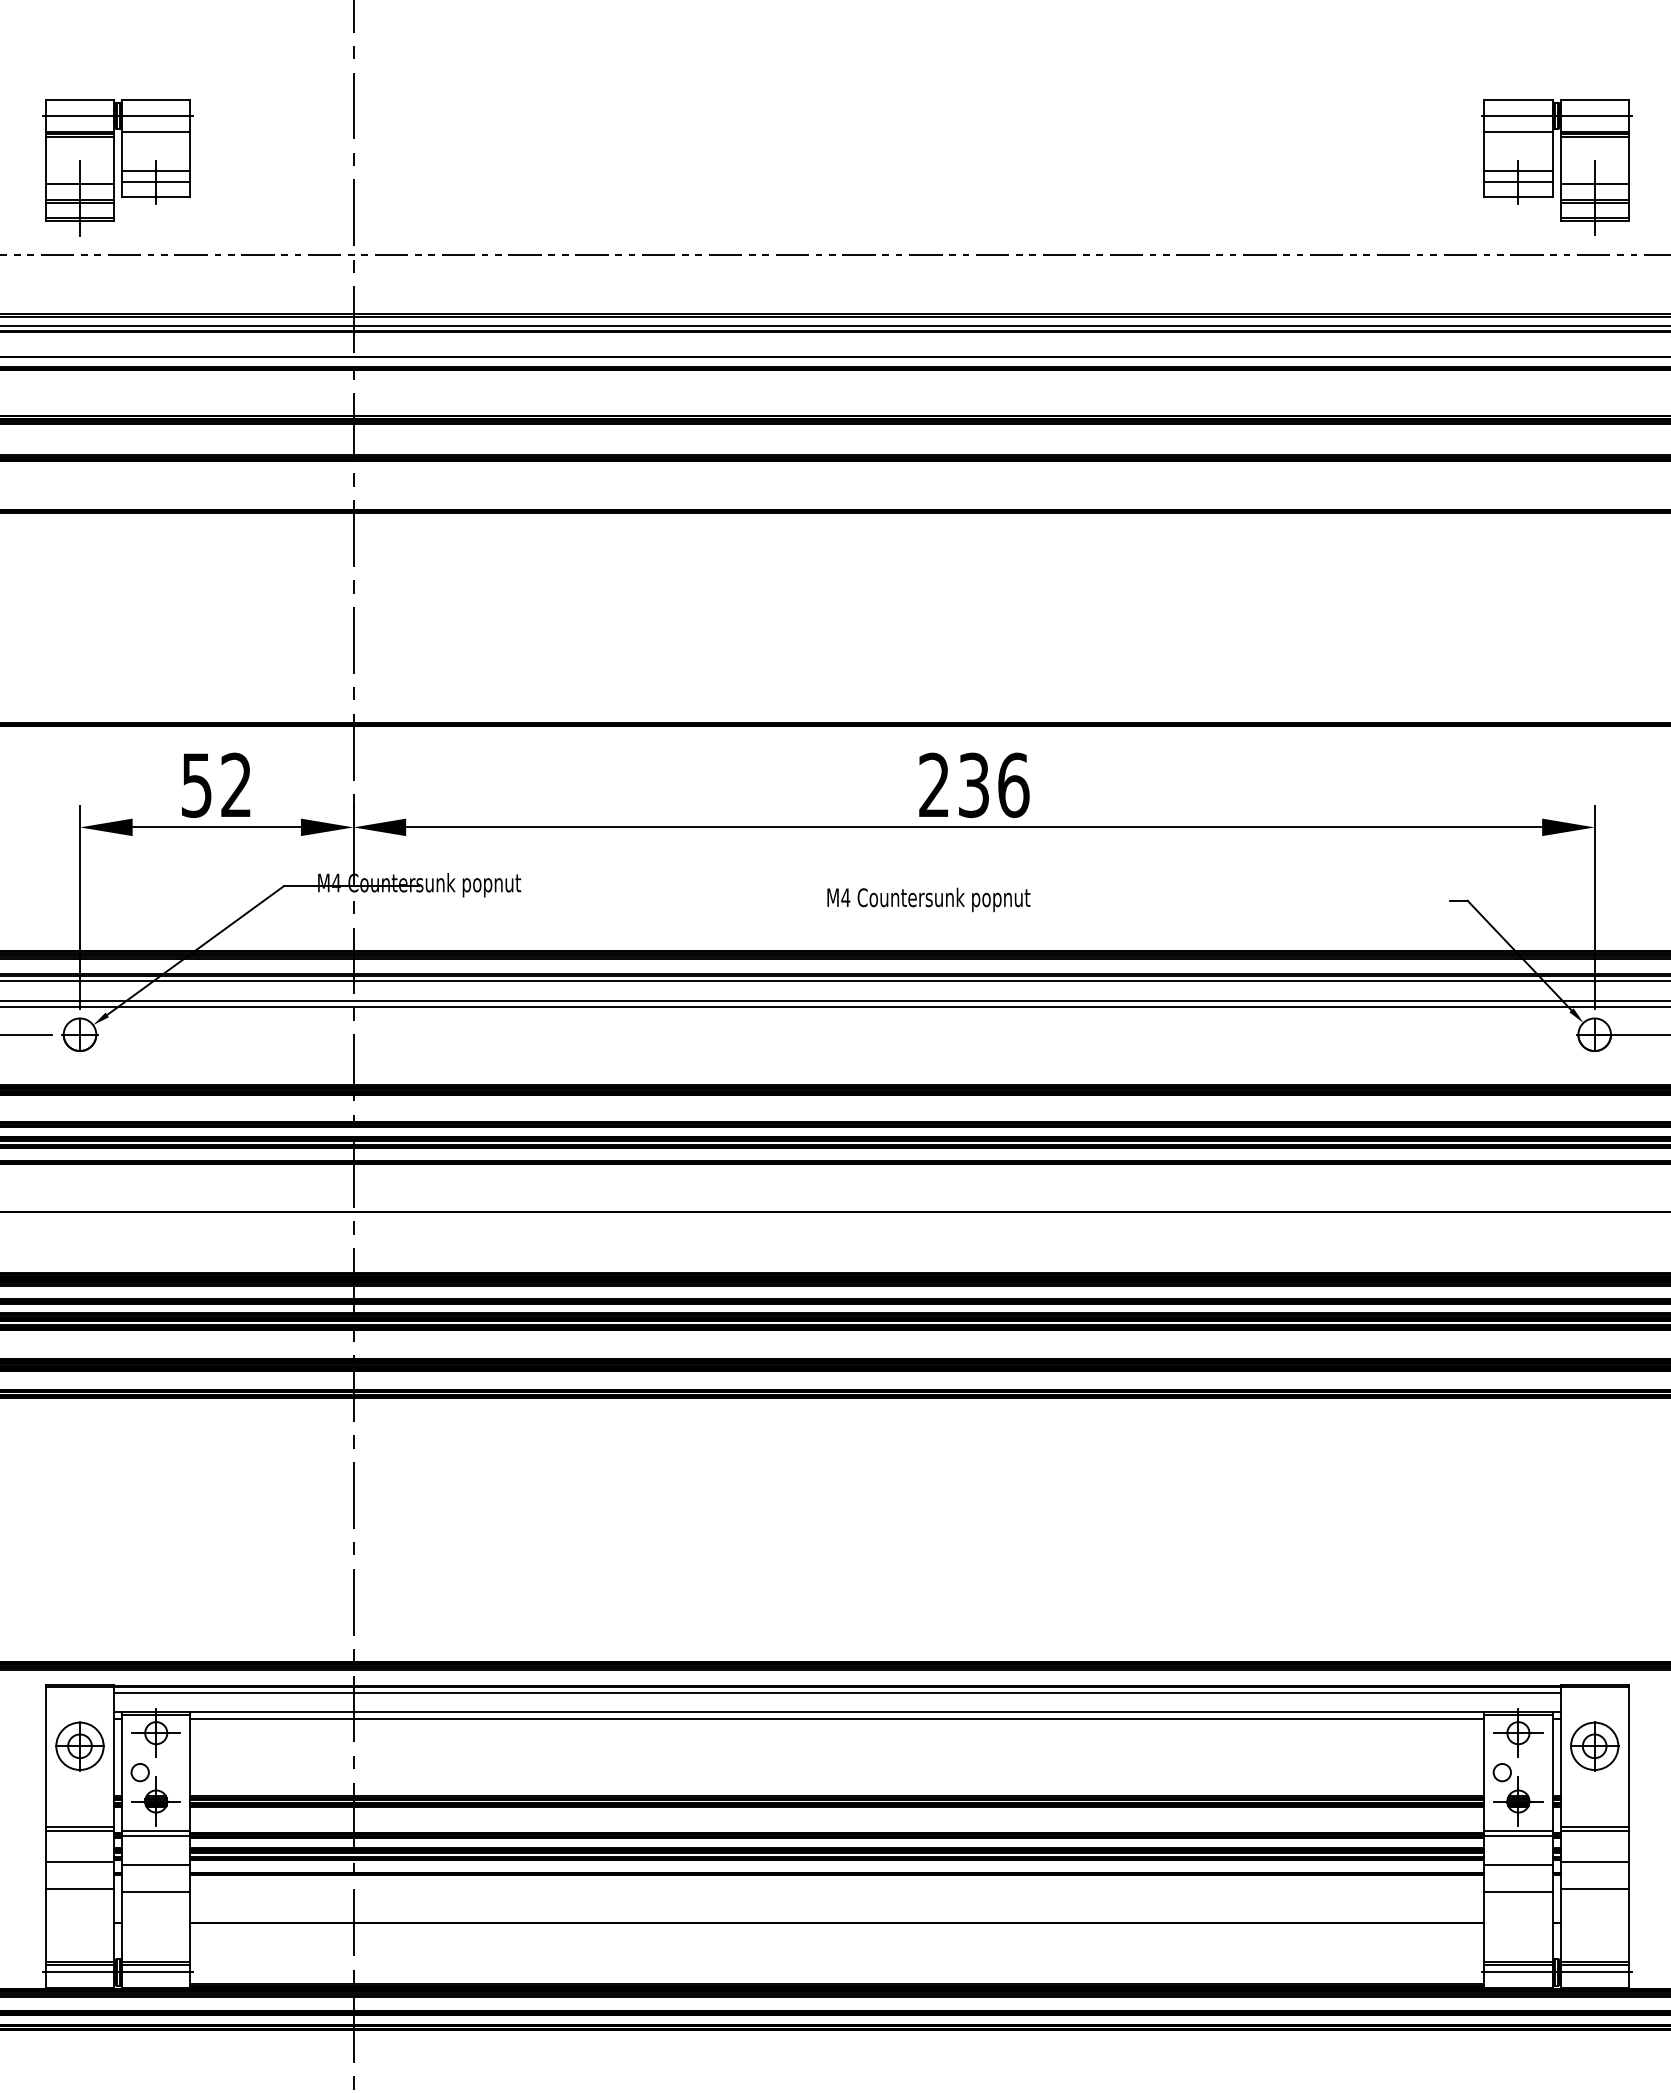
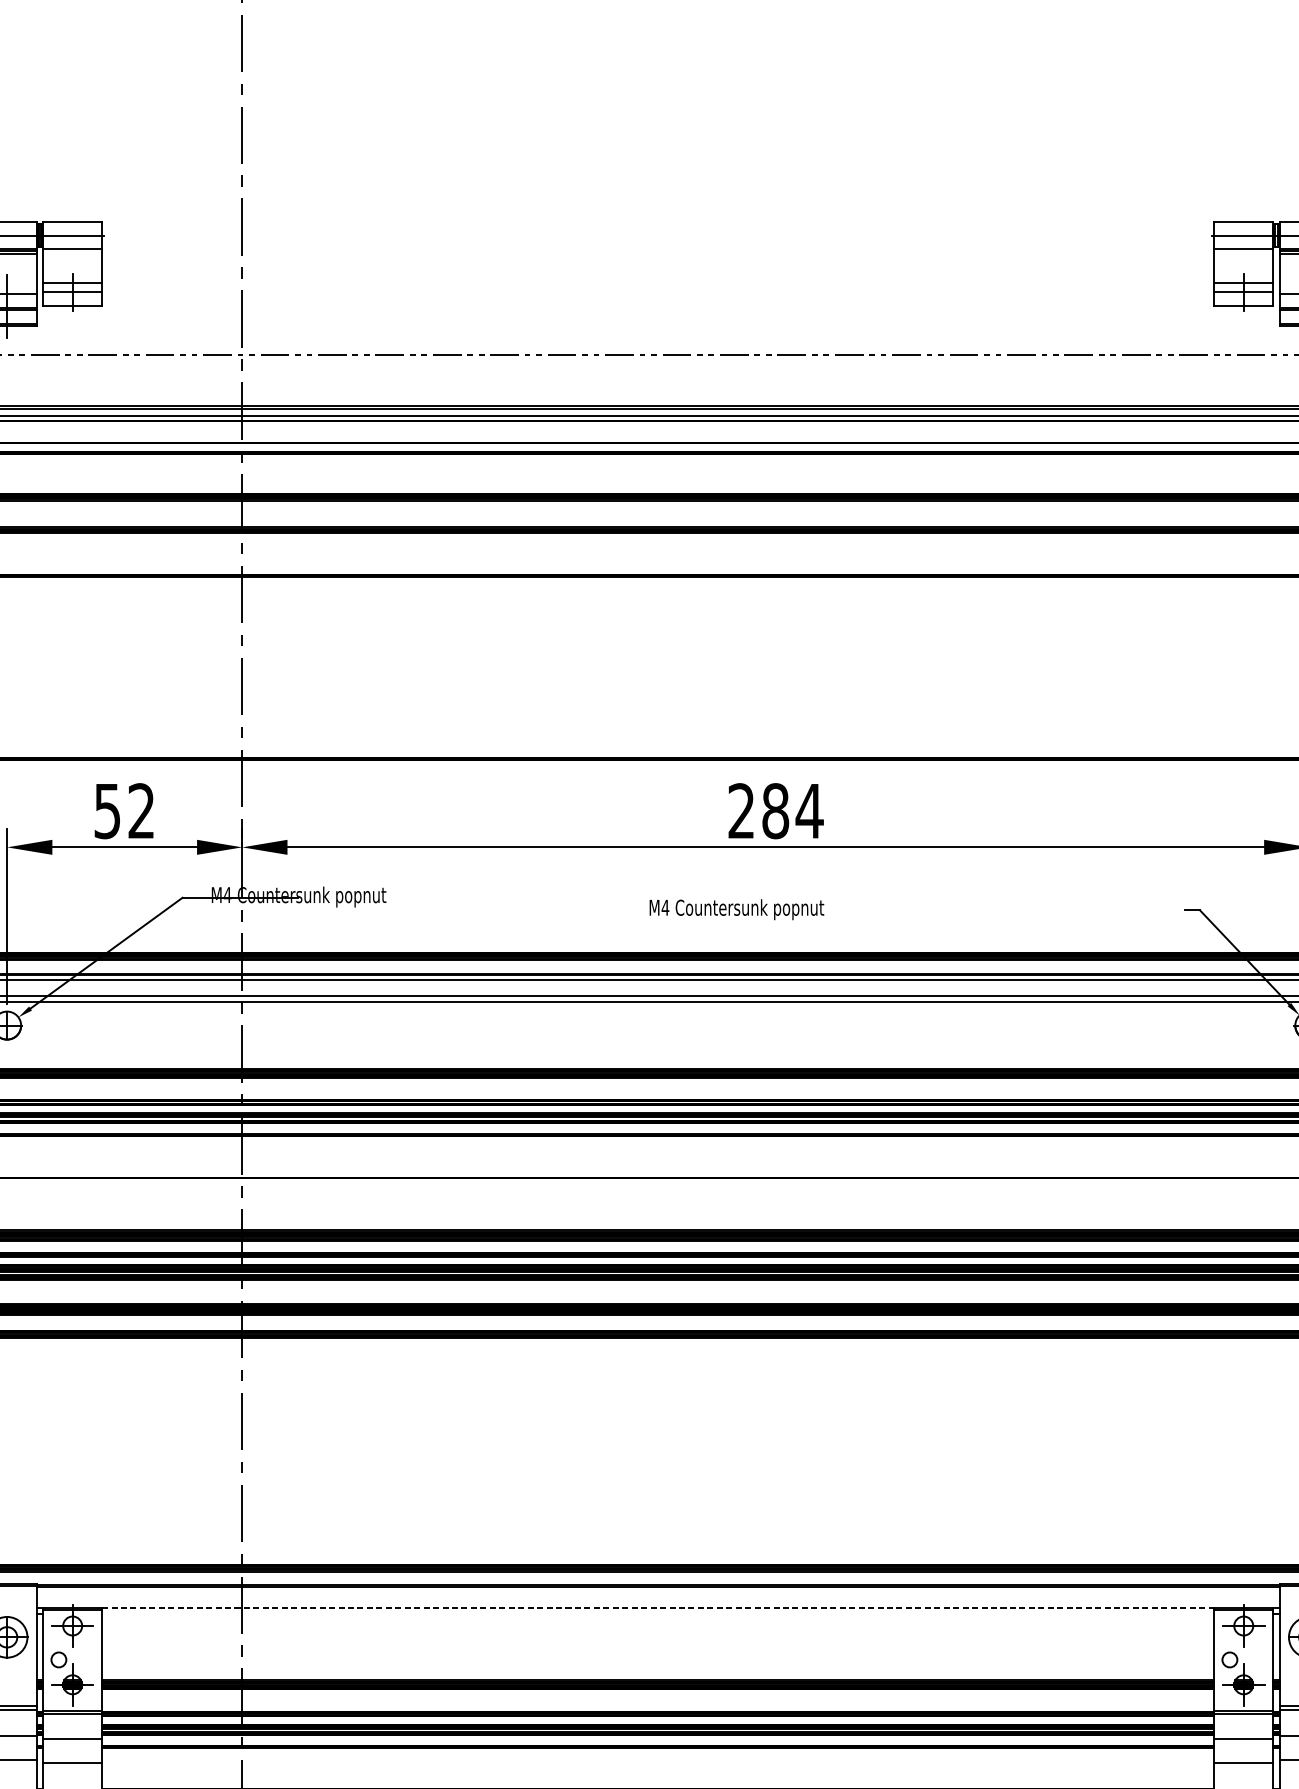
text: (994, 785) -> (793, 811), 236 -> 284
line: (837, 1692) -> (658, 1591), removed
line: (837, 1712) -> (658, 1608), solid -> dashed
line: (837, 1718) -> (658, 1613), removed

